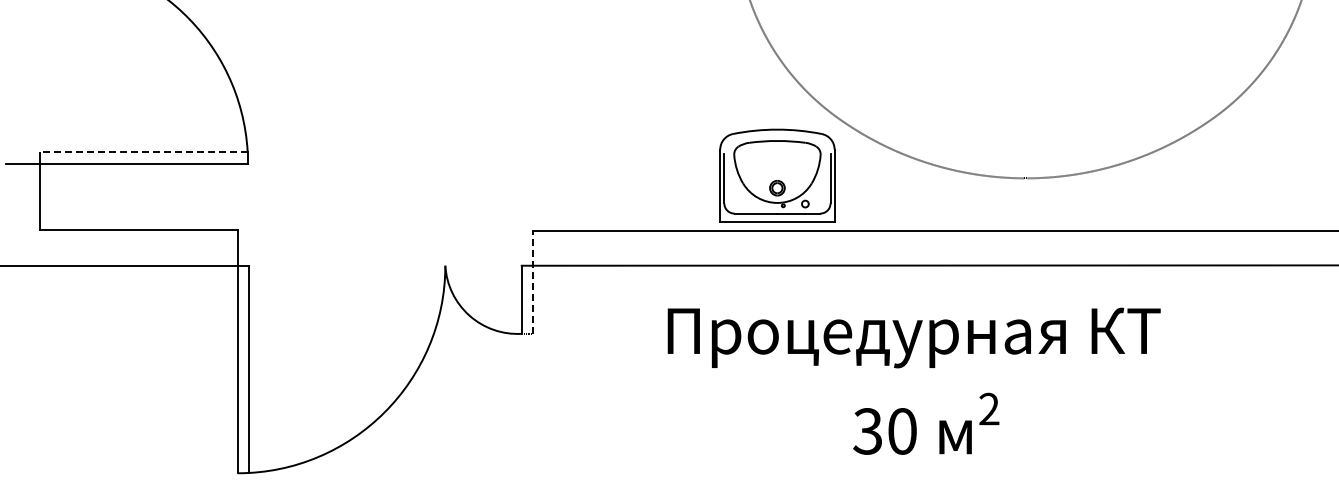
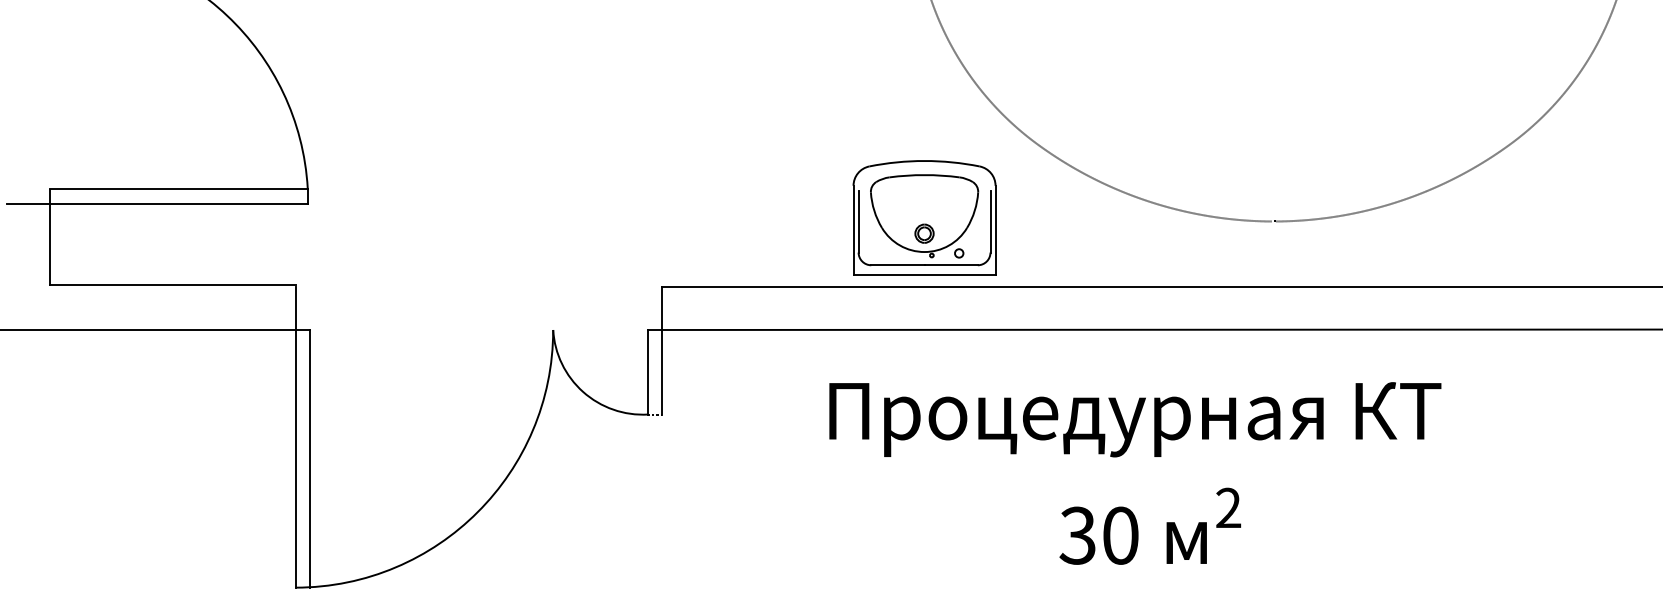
line: (143, 151) -> (178, 188), dashed -> solid
part: (777, 175) -> (924, 217), moved
line: (533, 282) -> (662, 350), dashed -> solid

